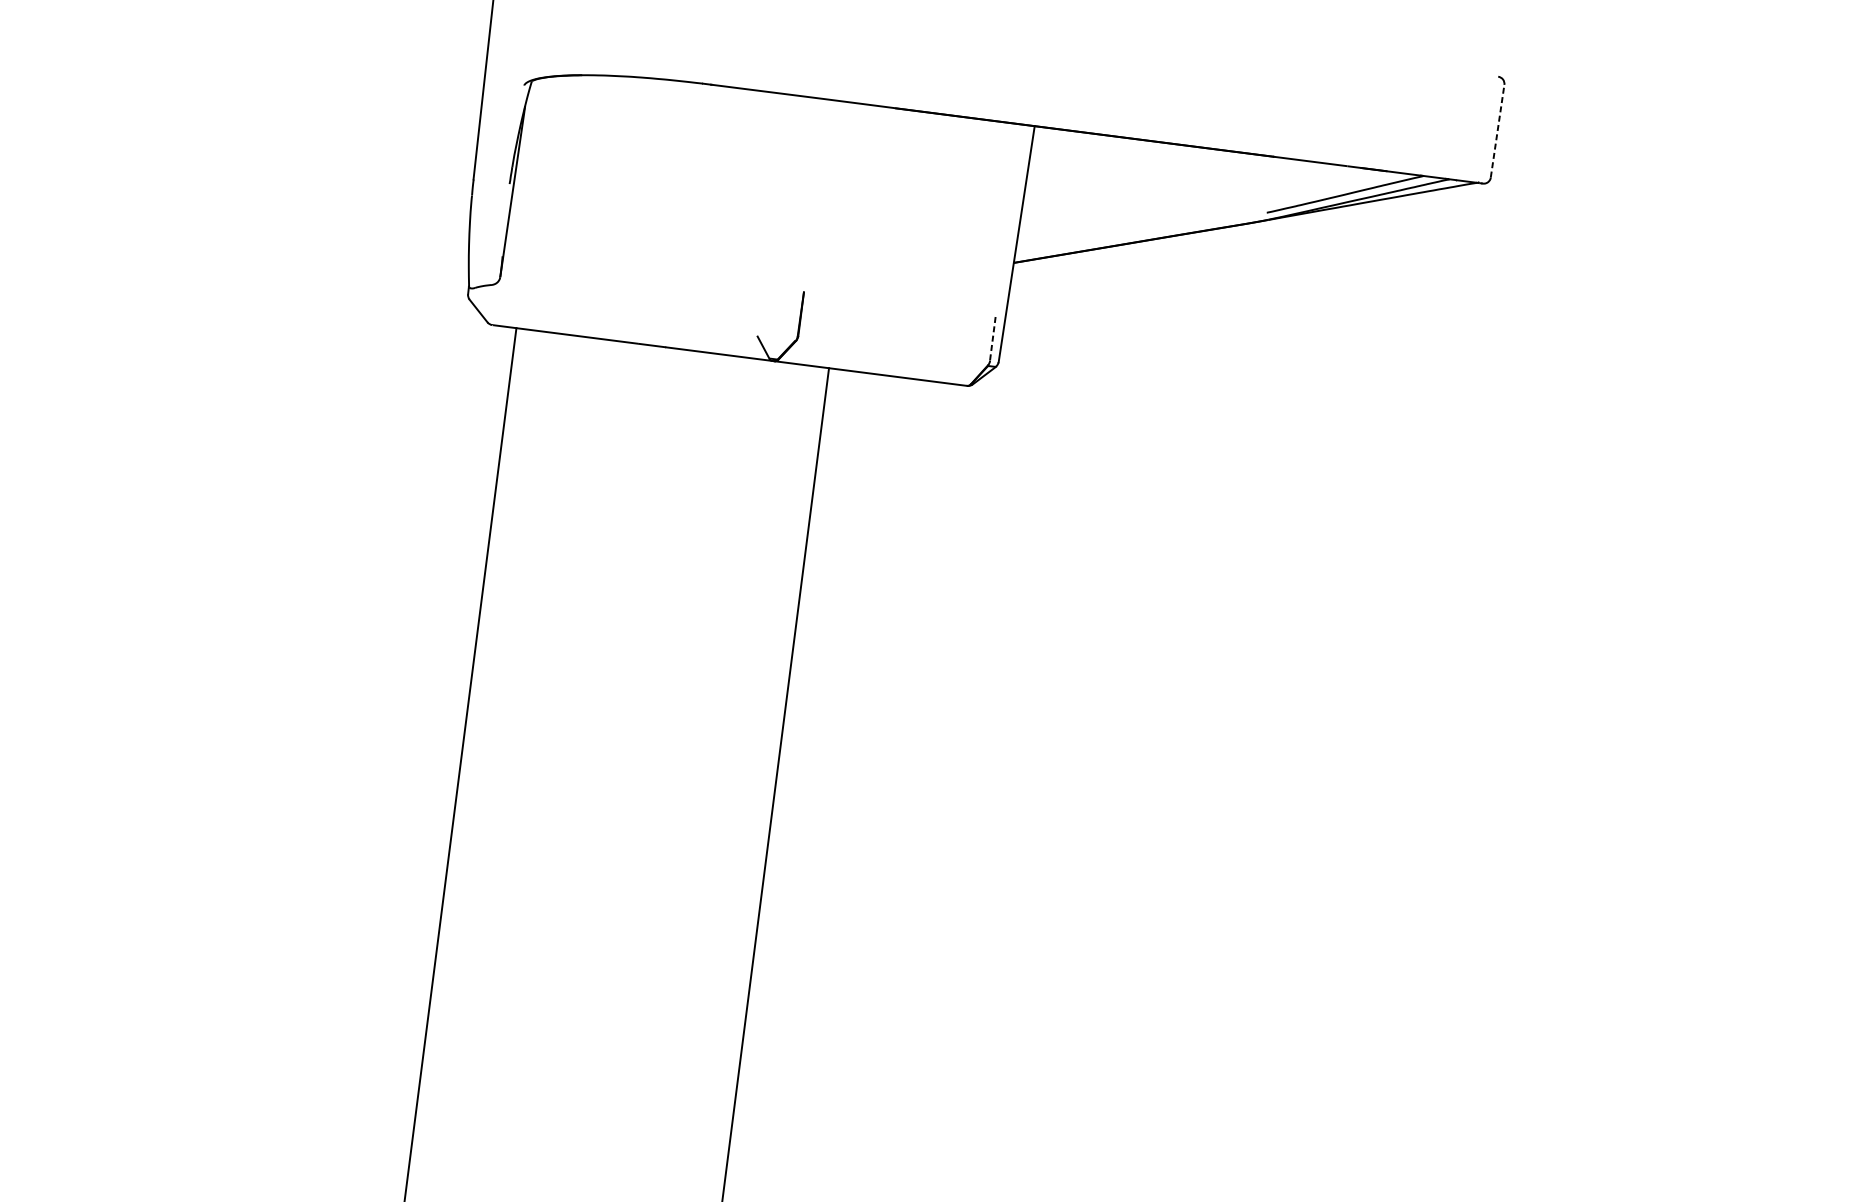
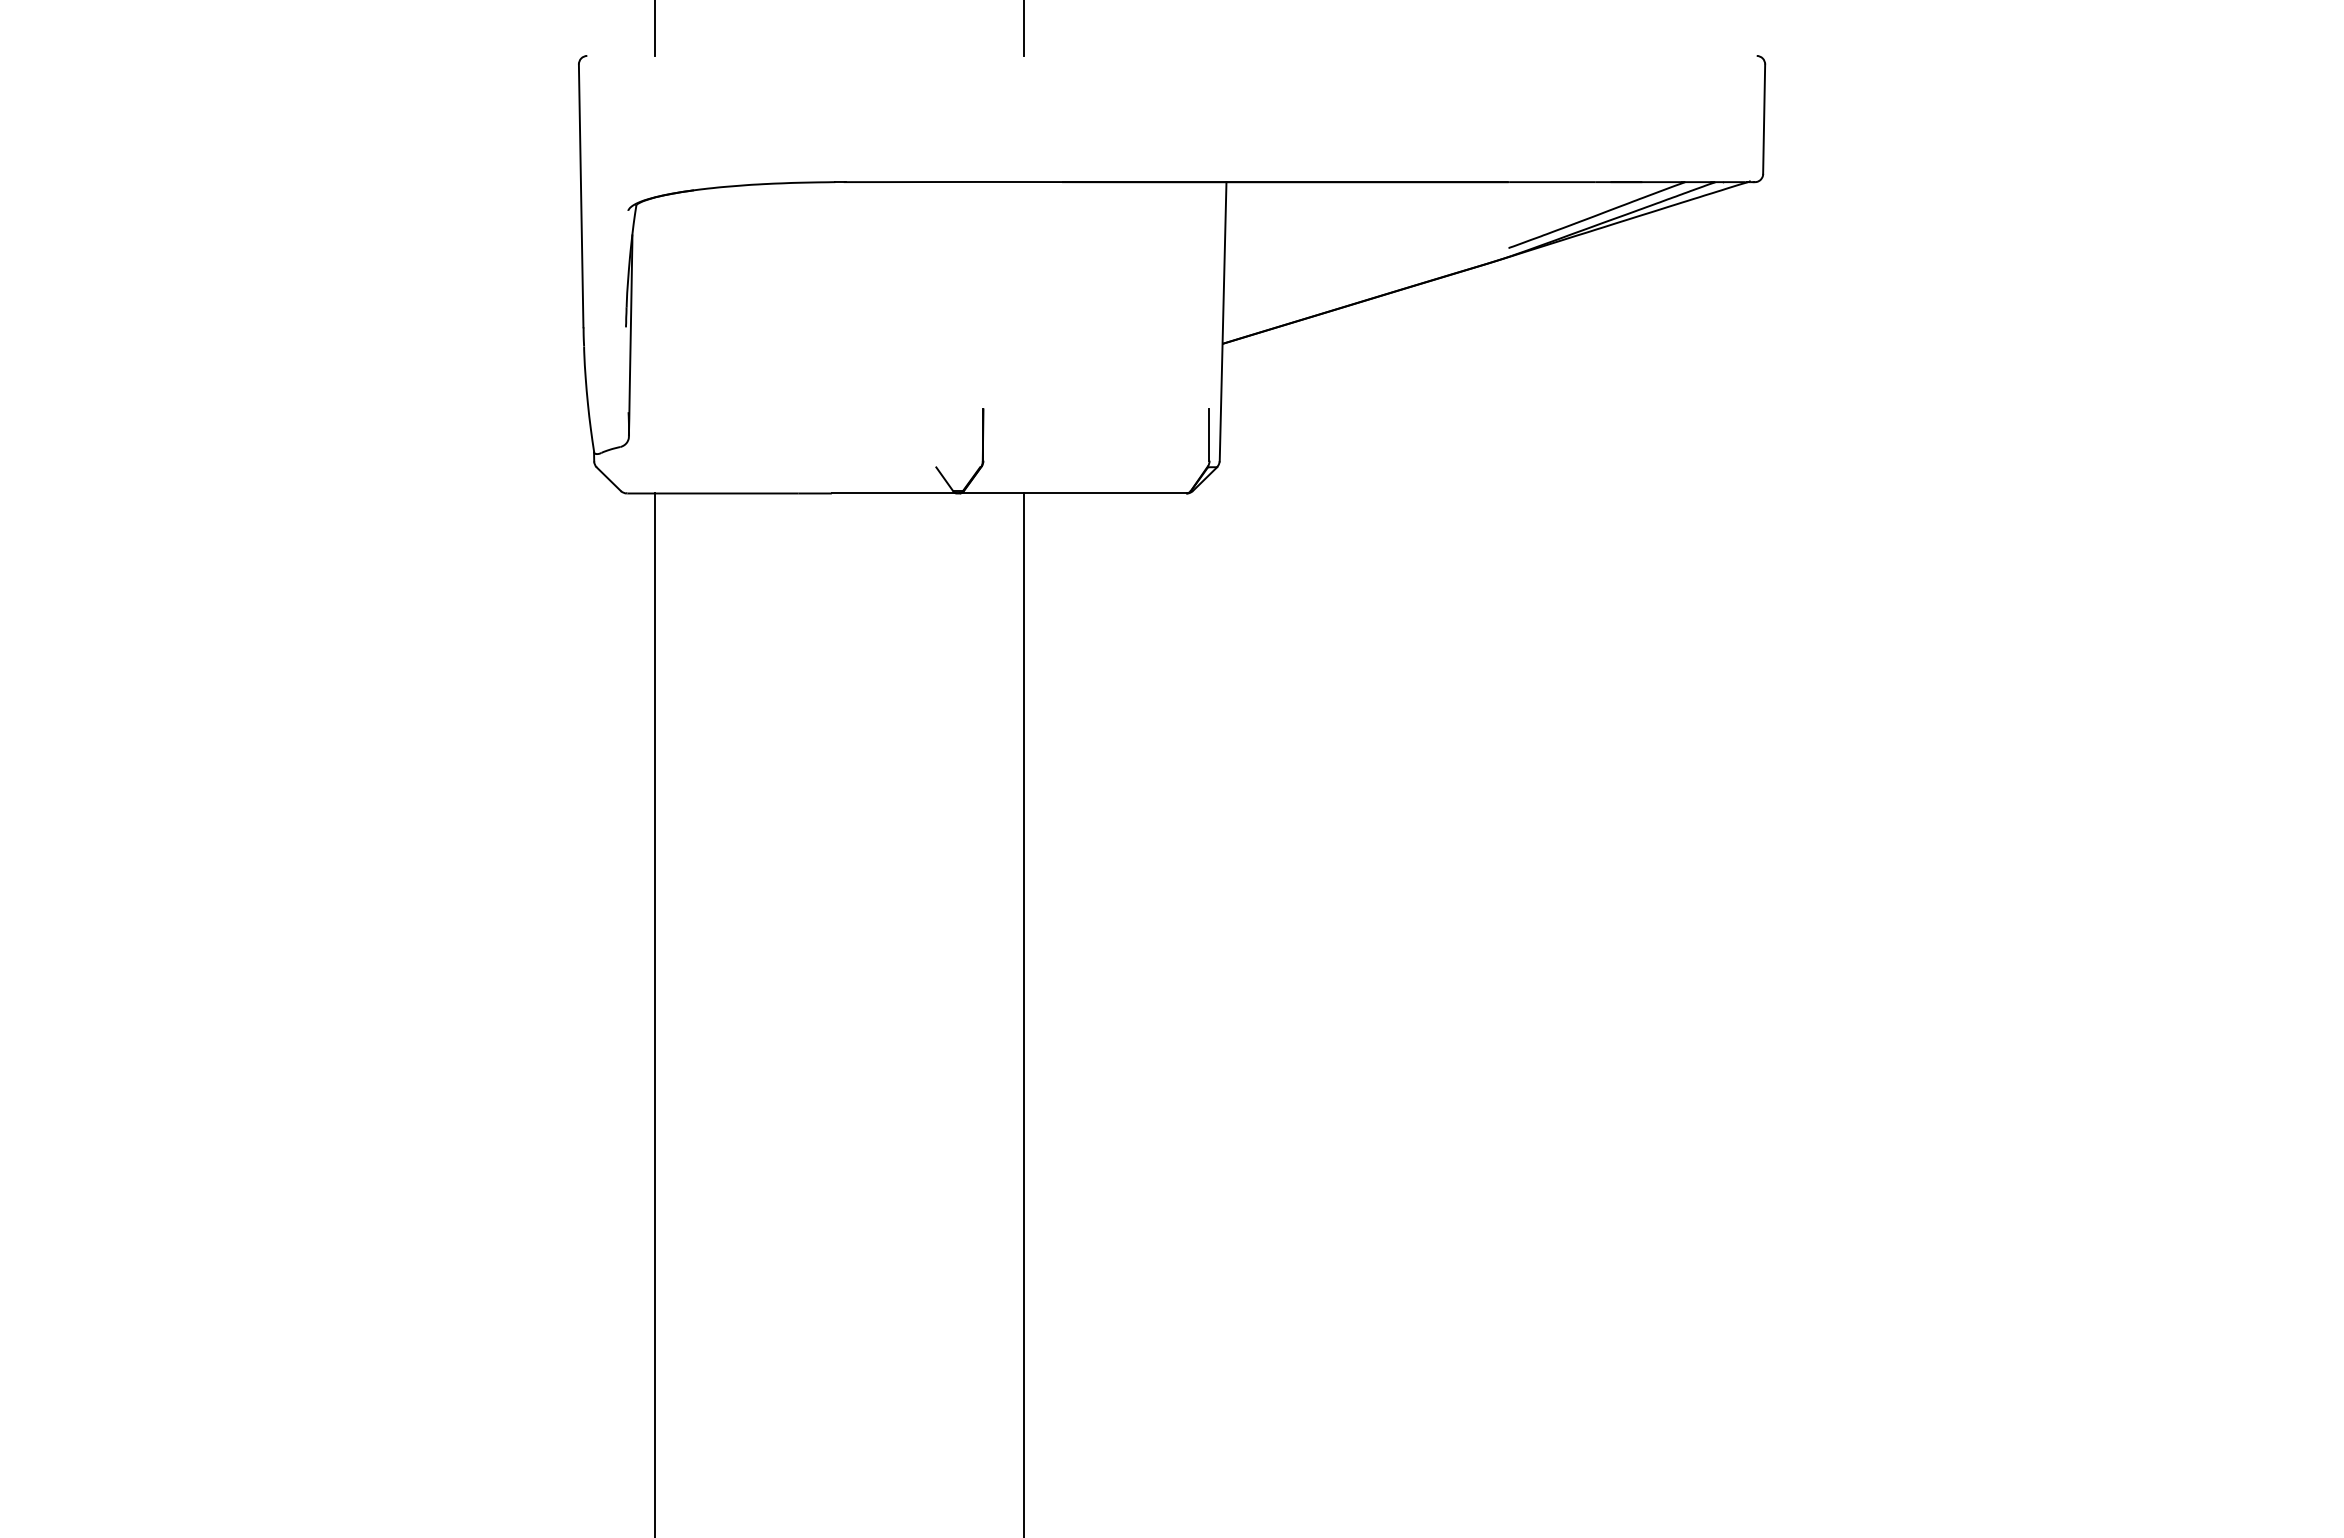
line: (1497, 131) -> (1764, 119), dashed -> solid
line: (992, 339) -> (1209, 435), dashed -> solid

